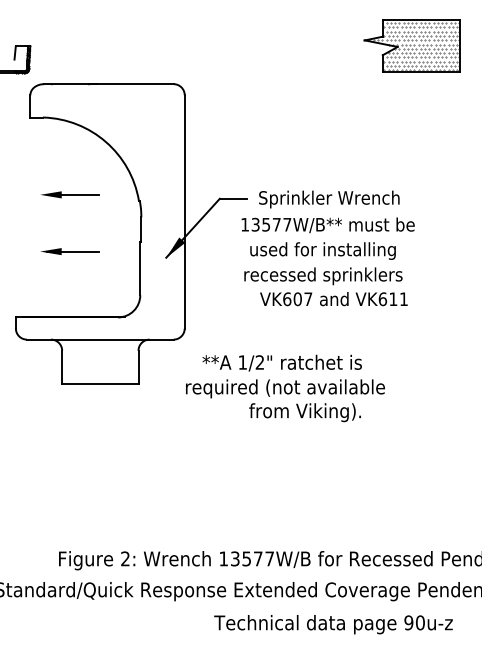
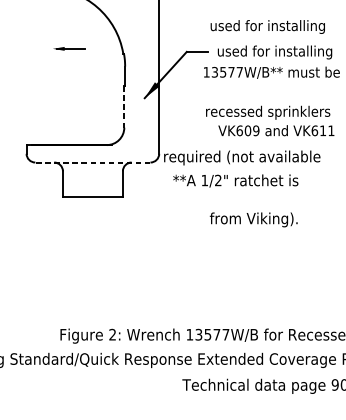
part: (70, 194) -> (69, 48), size x0.7
text: (331, 199) -> (274, 52), Sprinkler Wrench -> used for installing
text: (322, 250) -> (267, 26), moved
part: (69, 251) -> (68, 93), removed
line: (140, 269) -> (124, 107), solid -> dashed
text: (308, 299) -> (256, 131), VK607 -> VK609
line: (99, 339) -> (92, 162), solid -> dashed
text: (285, 388) -> (242, 157), moved

